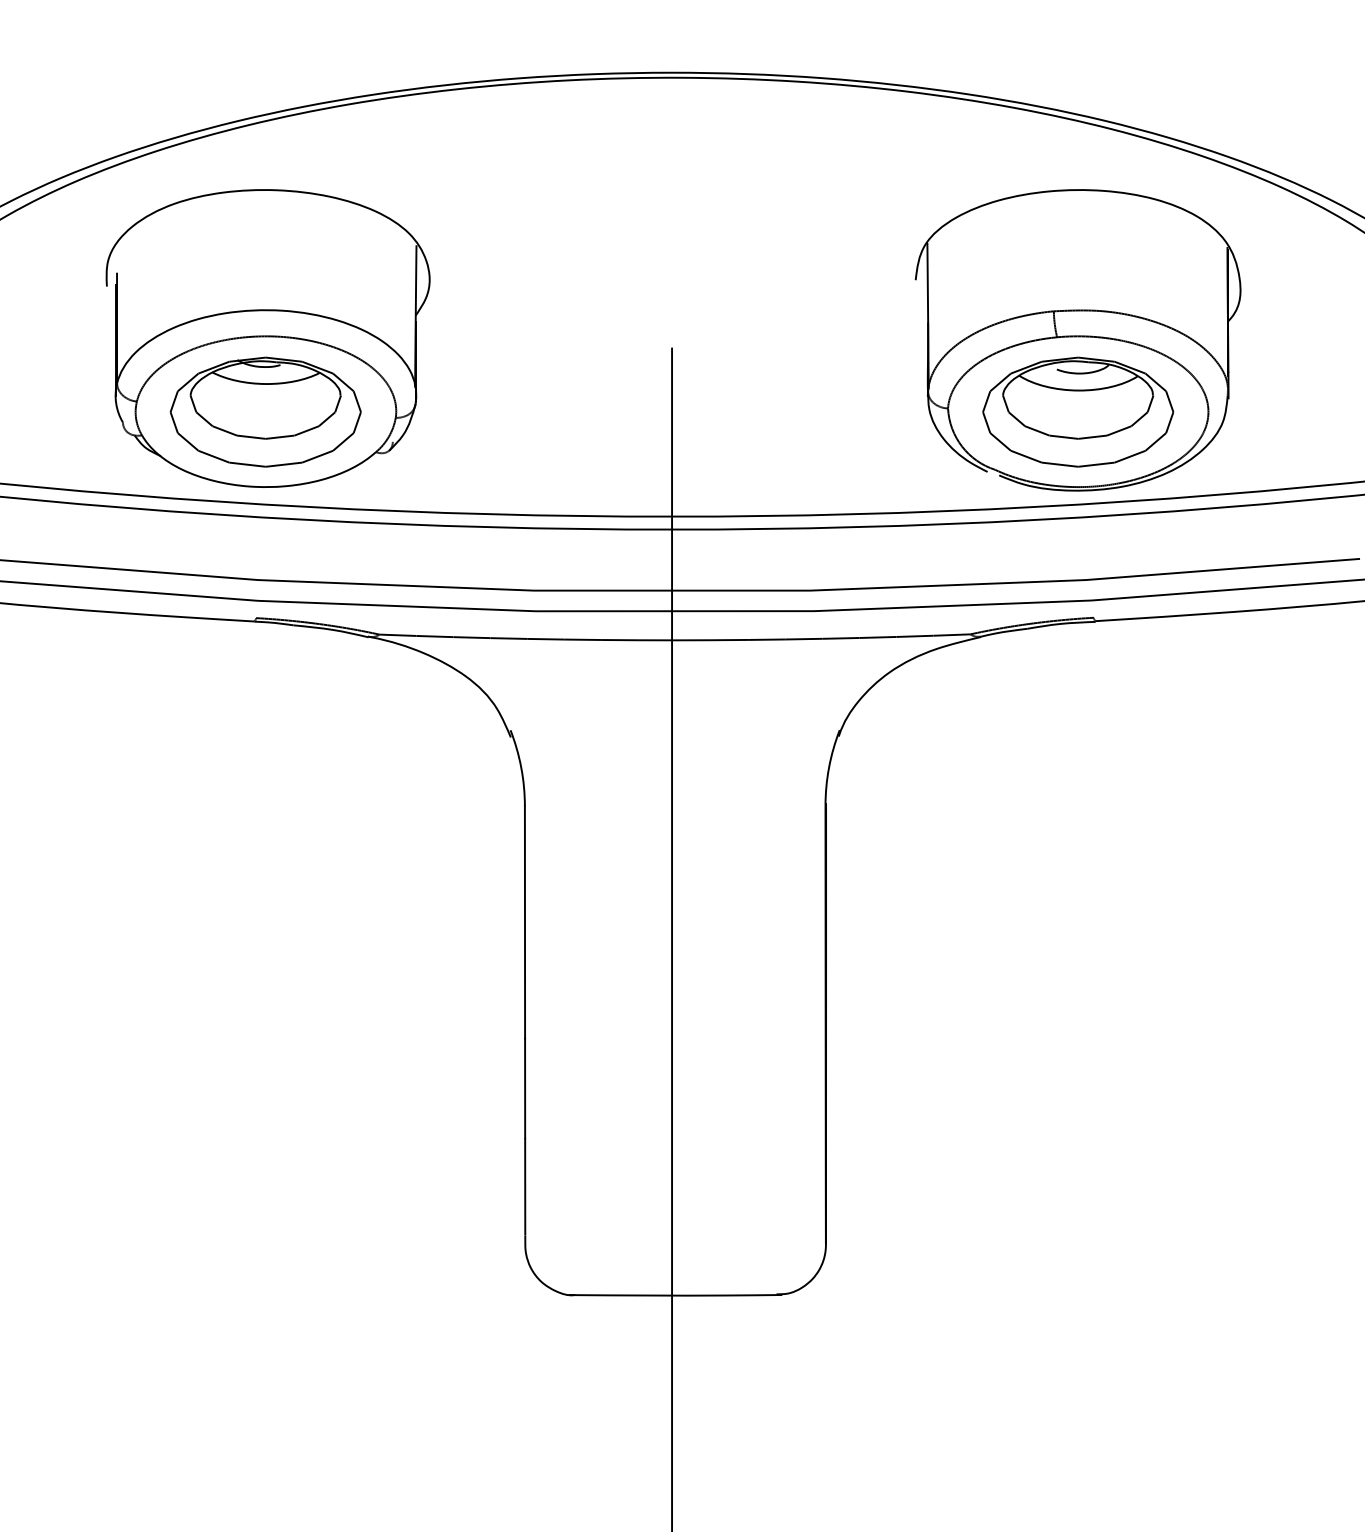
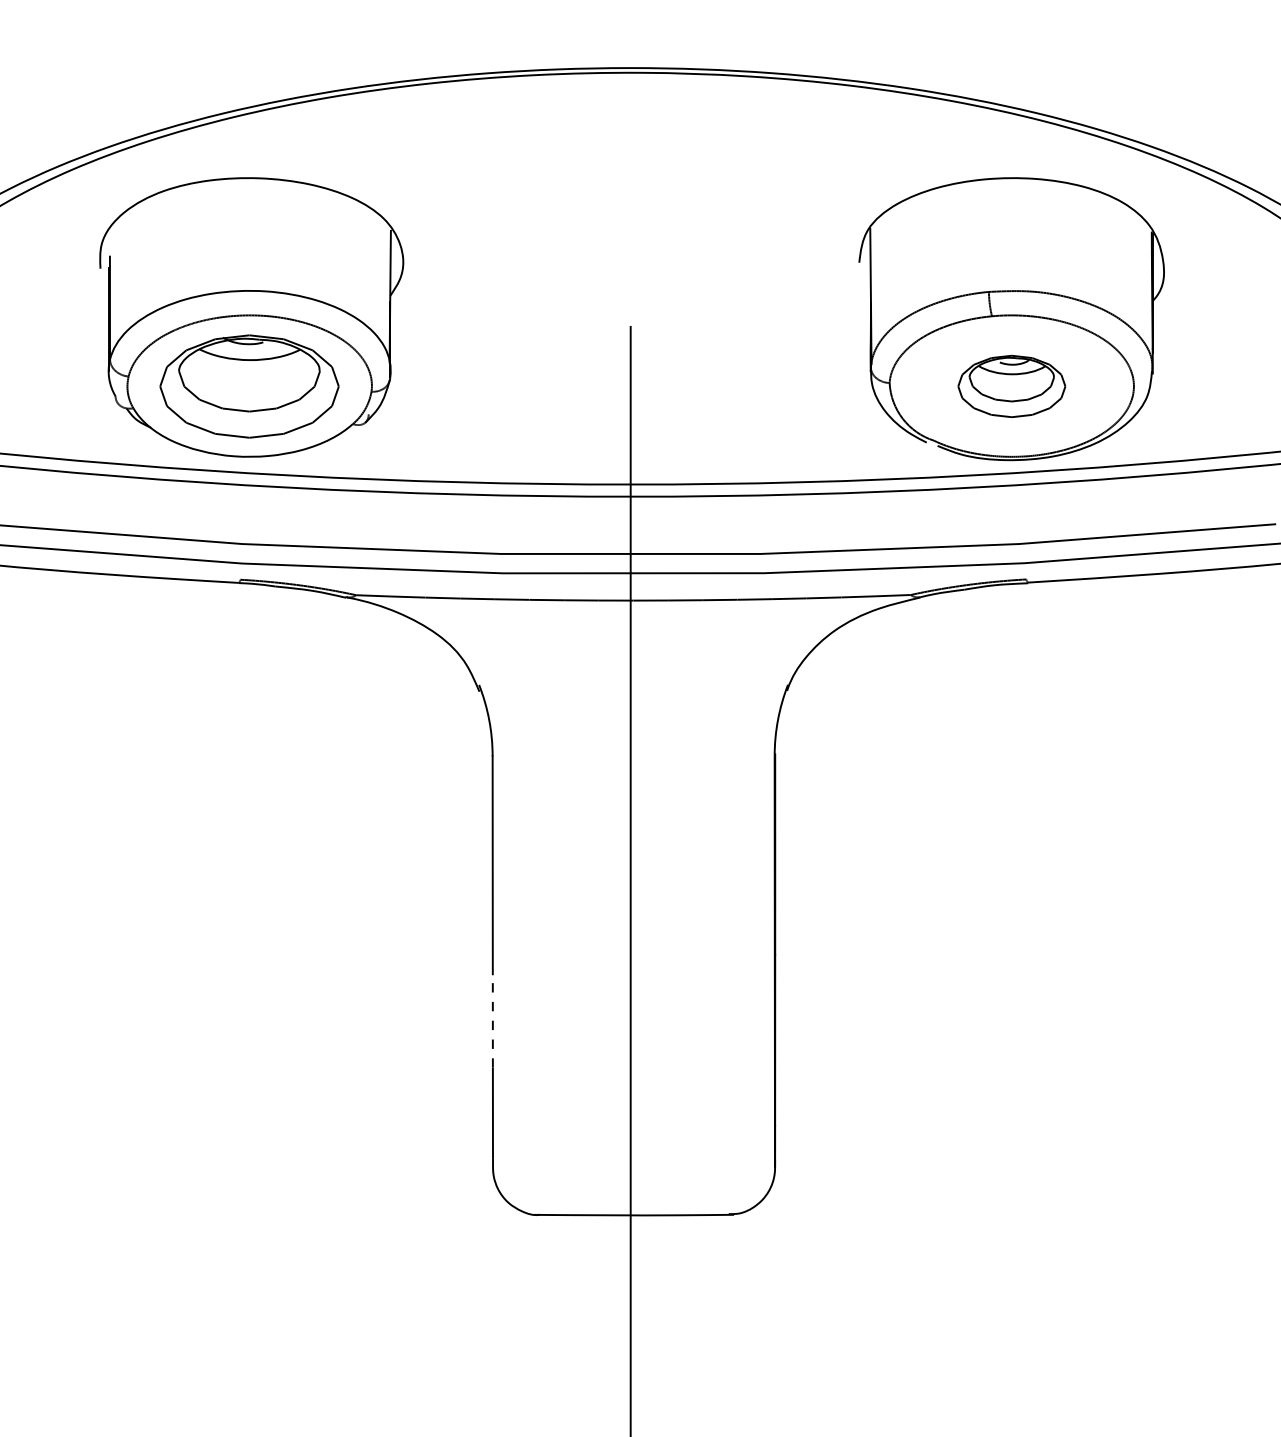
part: (1078, 411) -> (1012, 385), size x0.6
line: (525, 1088) -> (493, 1021), solid -> dashed

